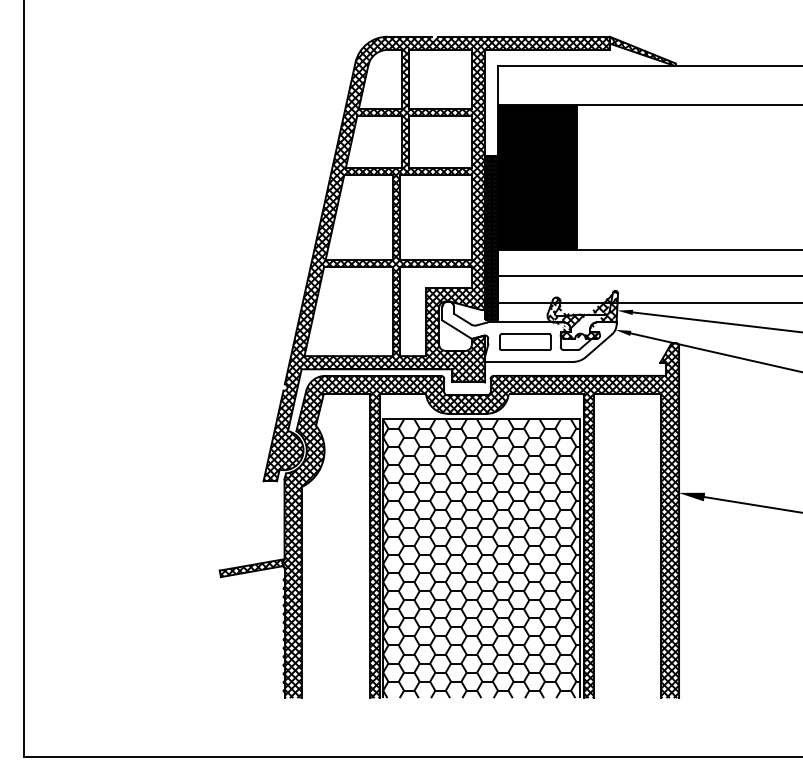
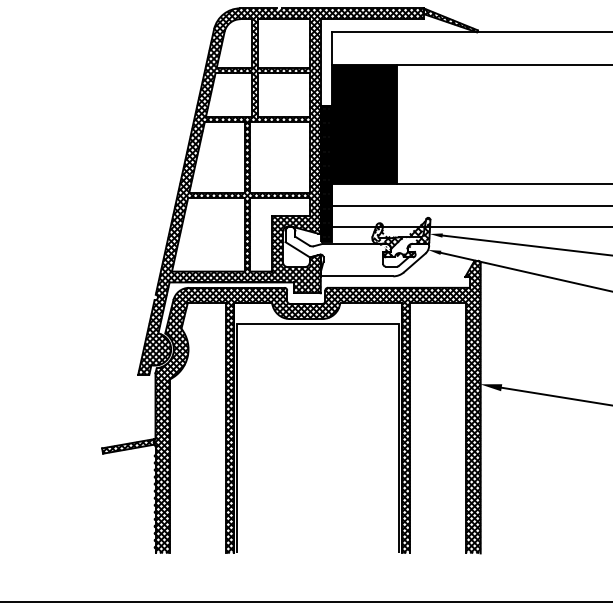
part: (525, 341) -> (354, 259), removed
hatch: (481, 558) -> (317, 438), removed

